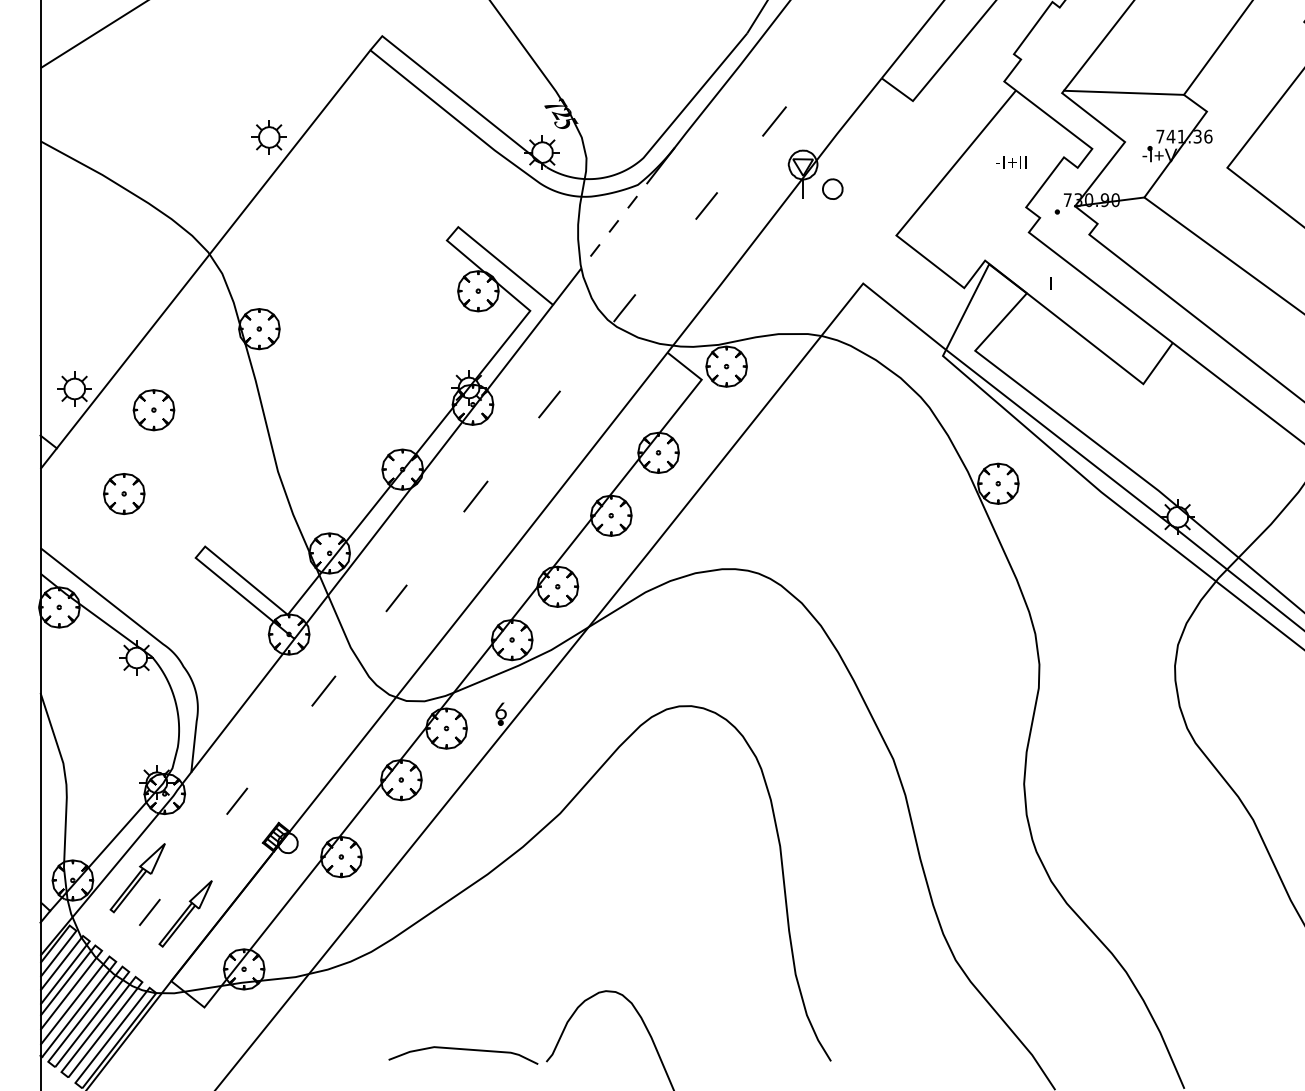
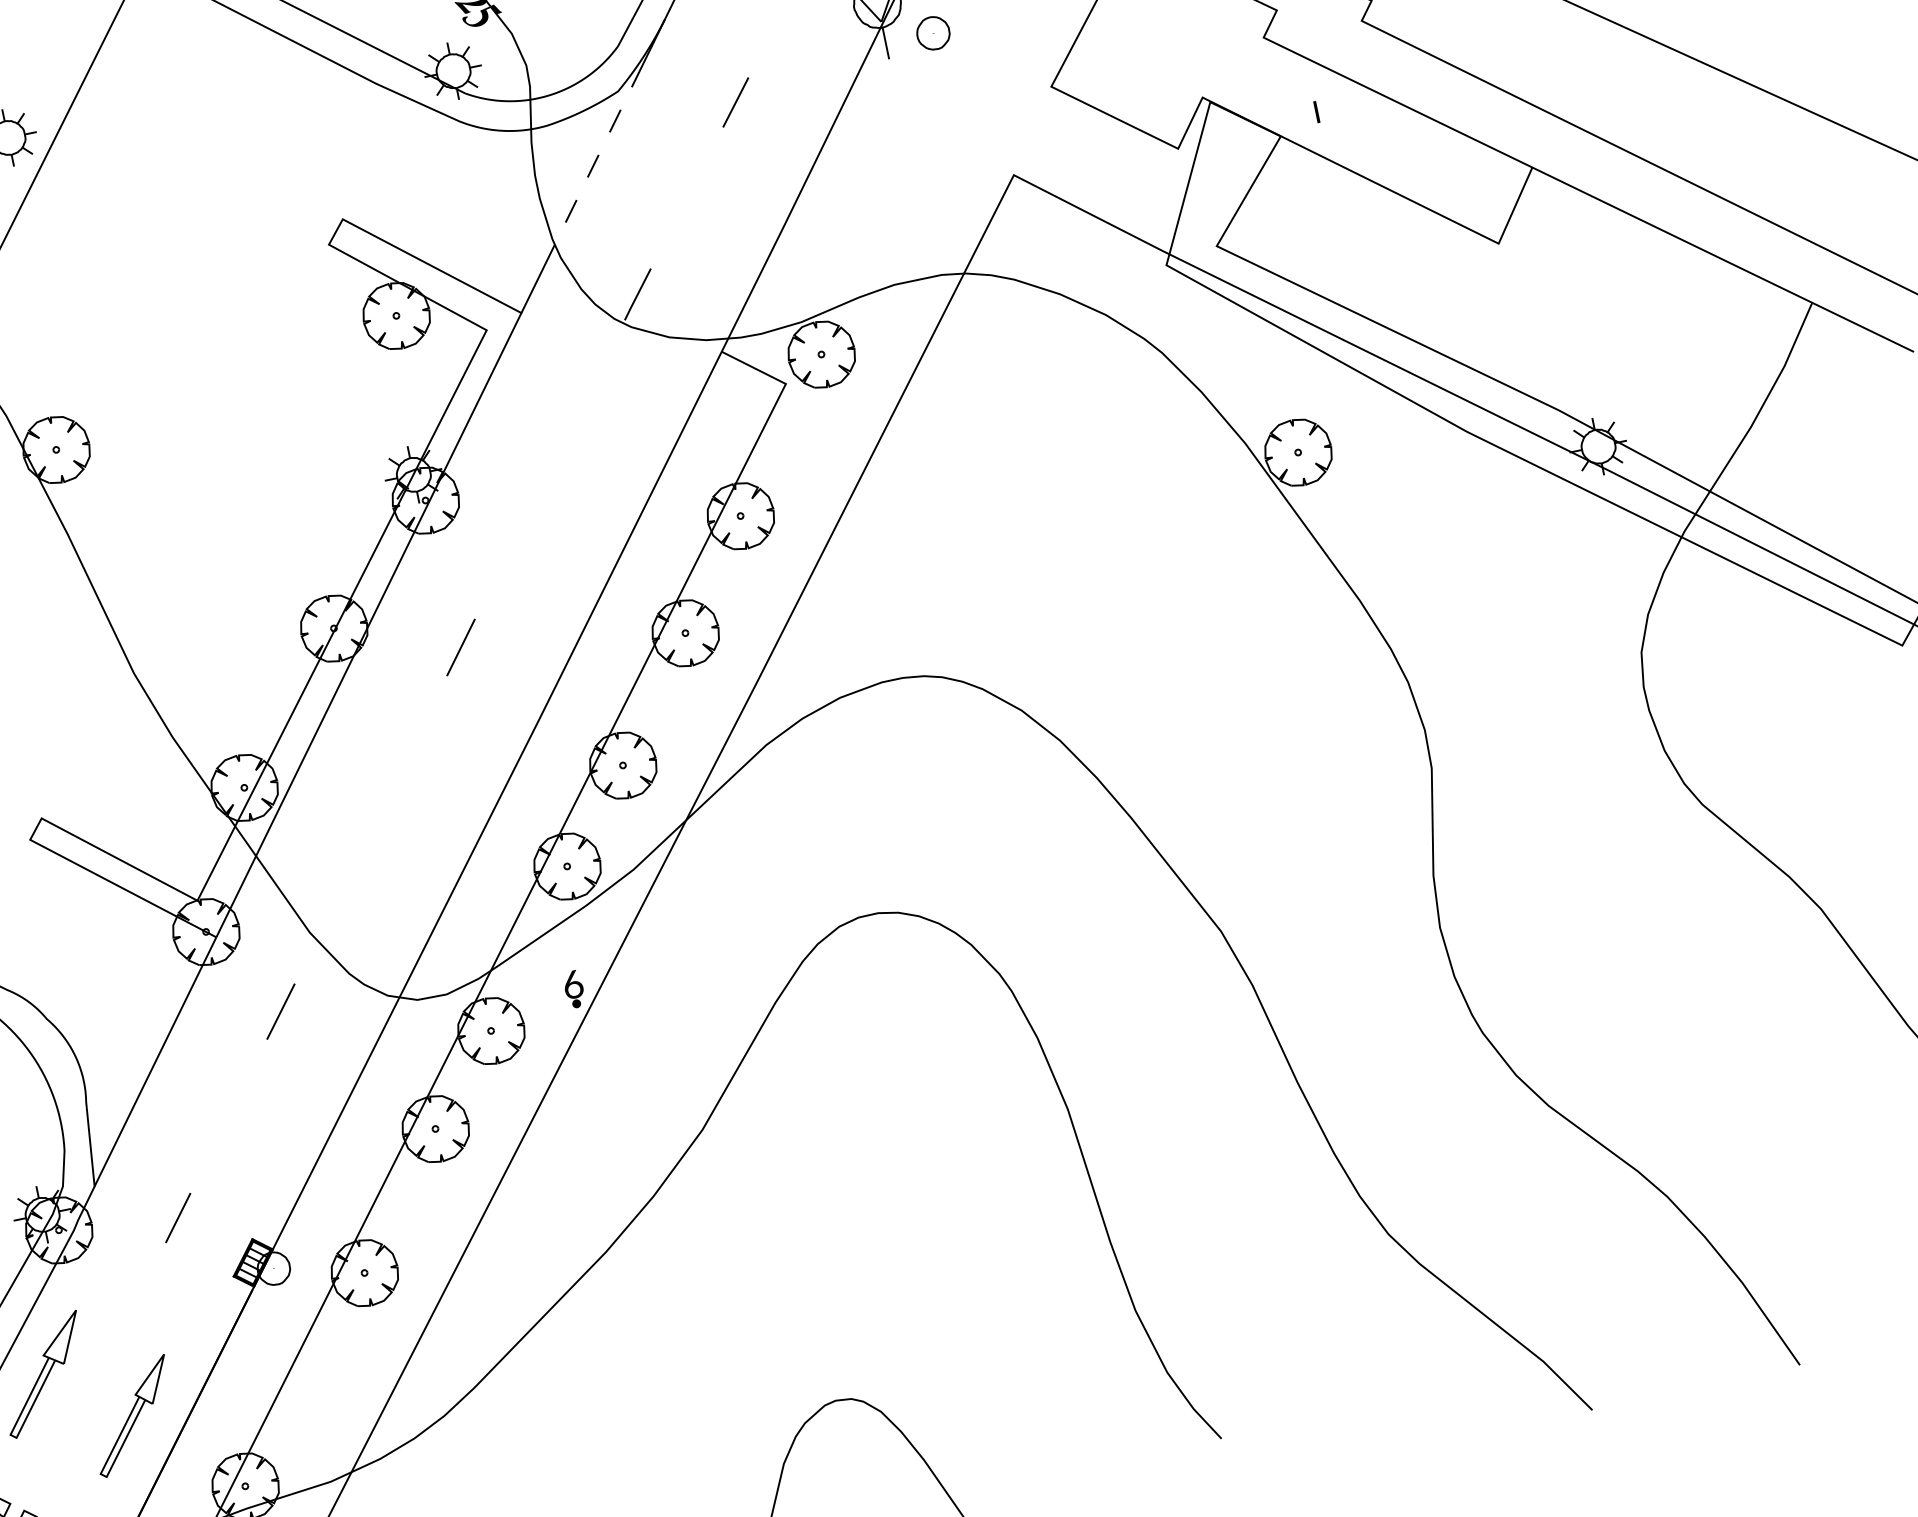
line: (549, 404) -> (548, 474), removed
line: (396, 598) -> (367, 838), removed
line: (149, 911) -> (73, 1424), removed

